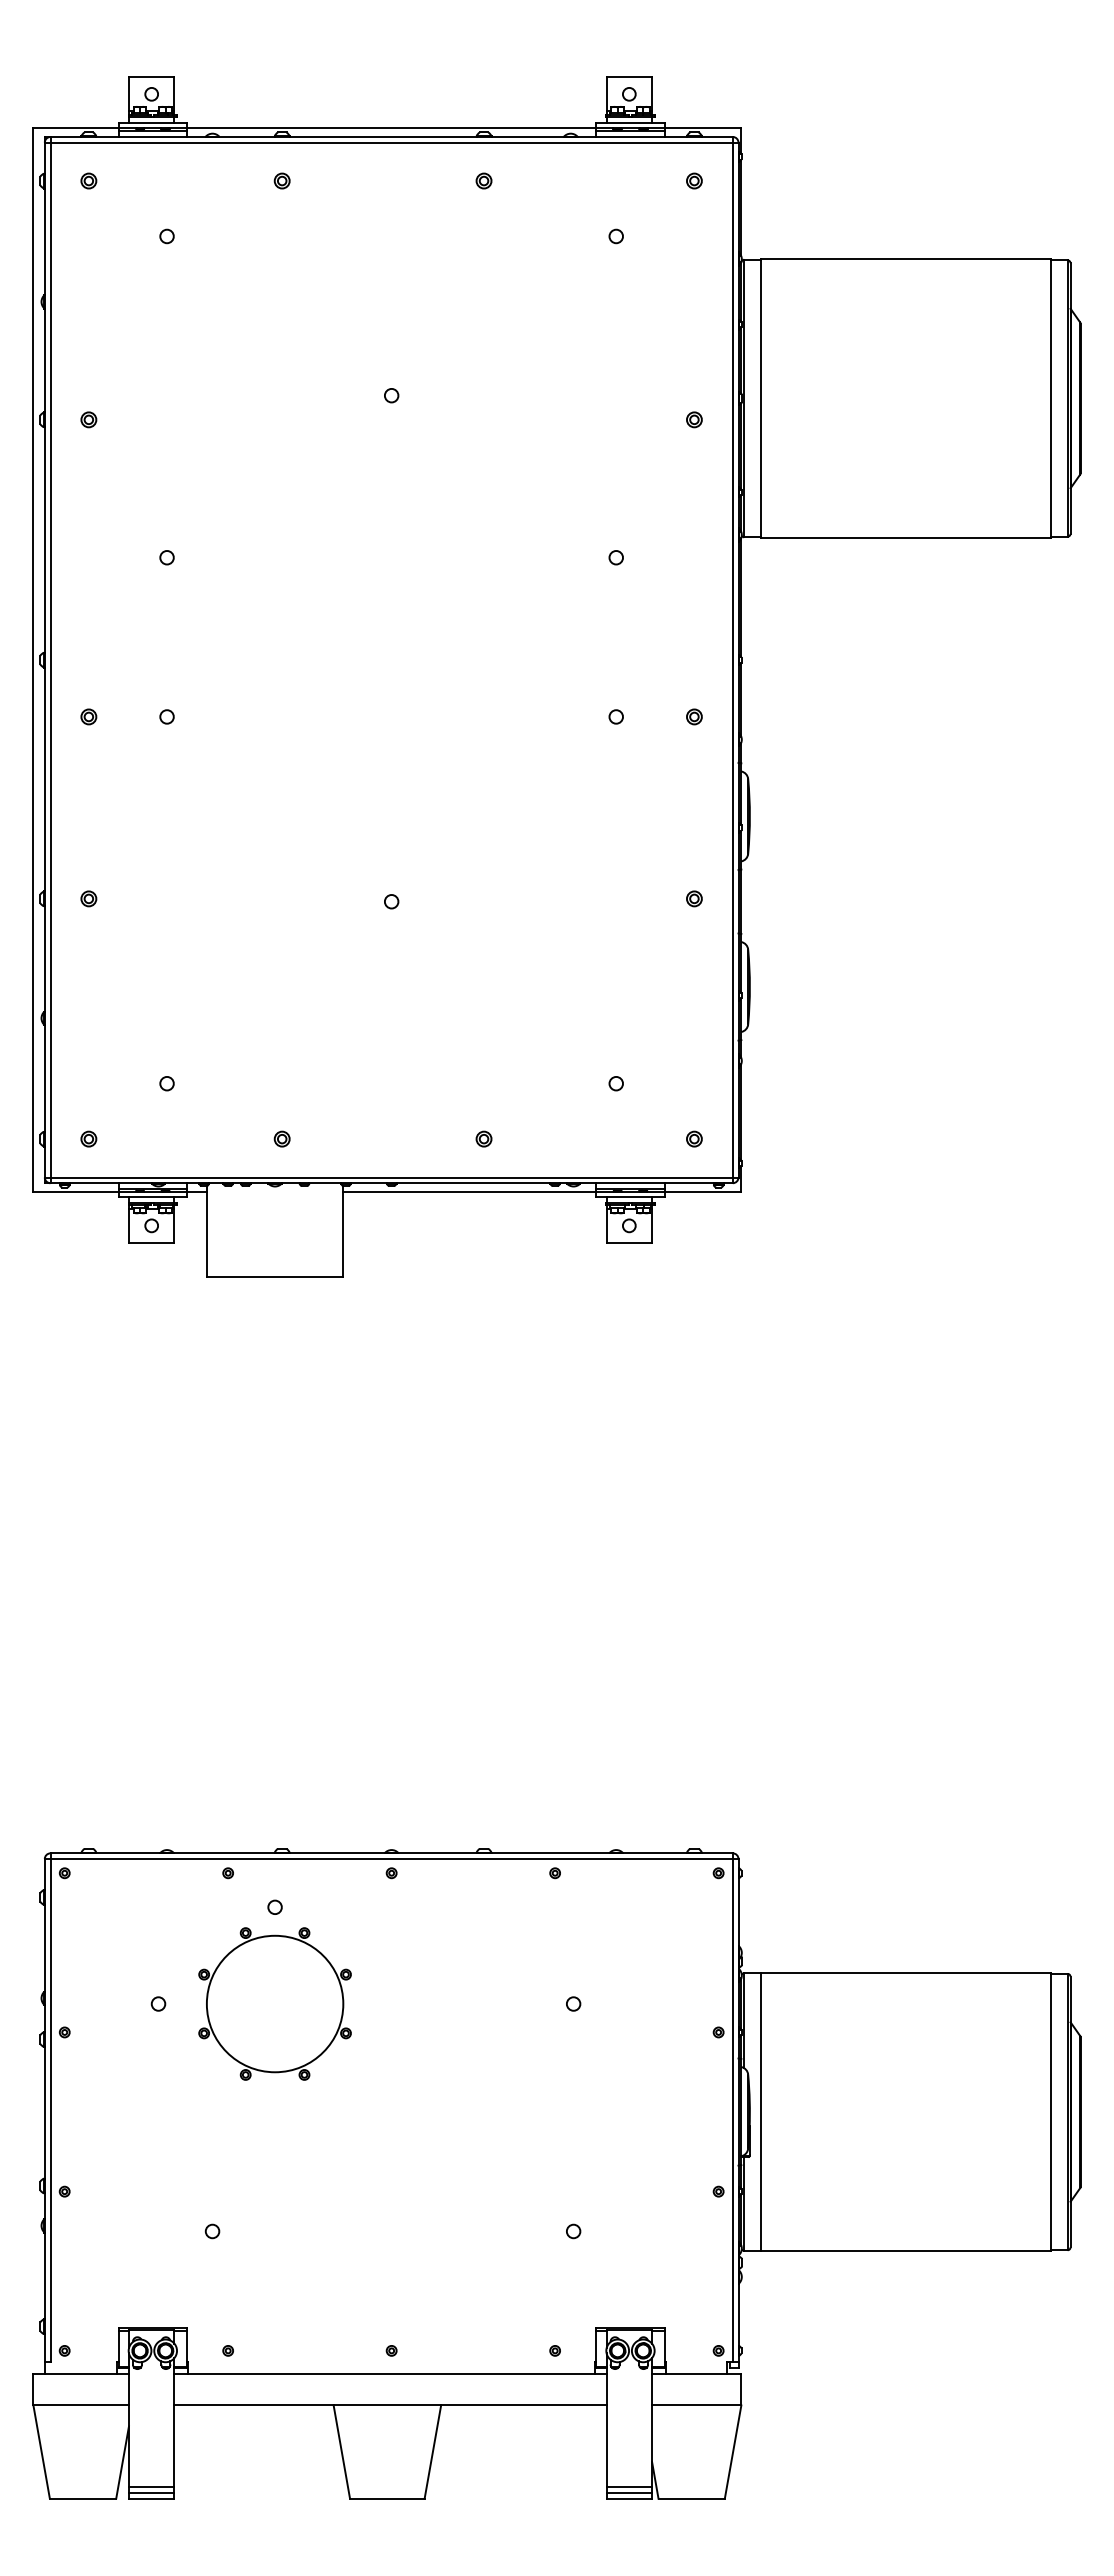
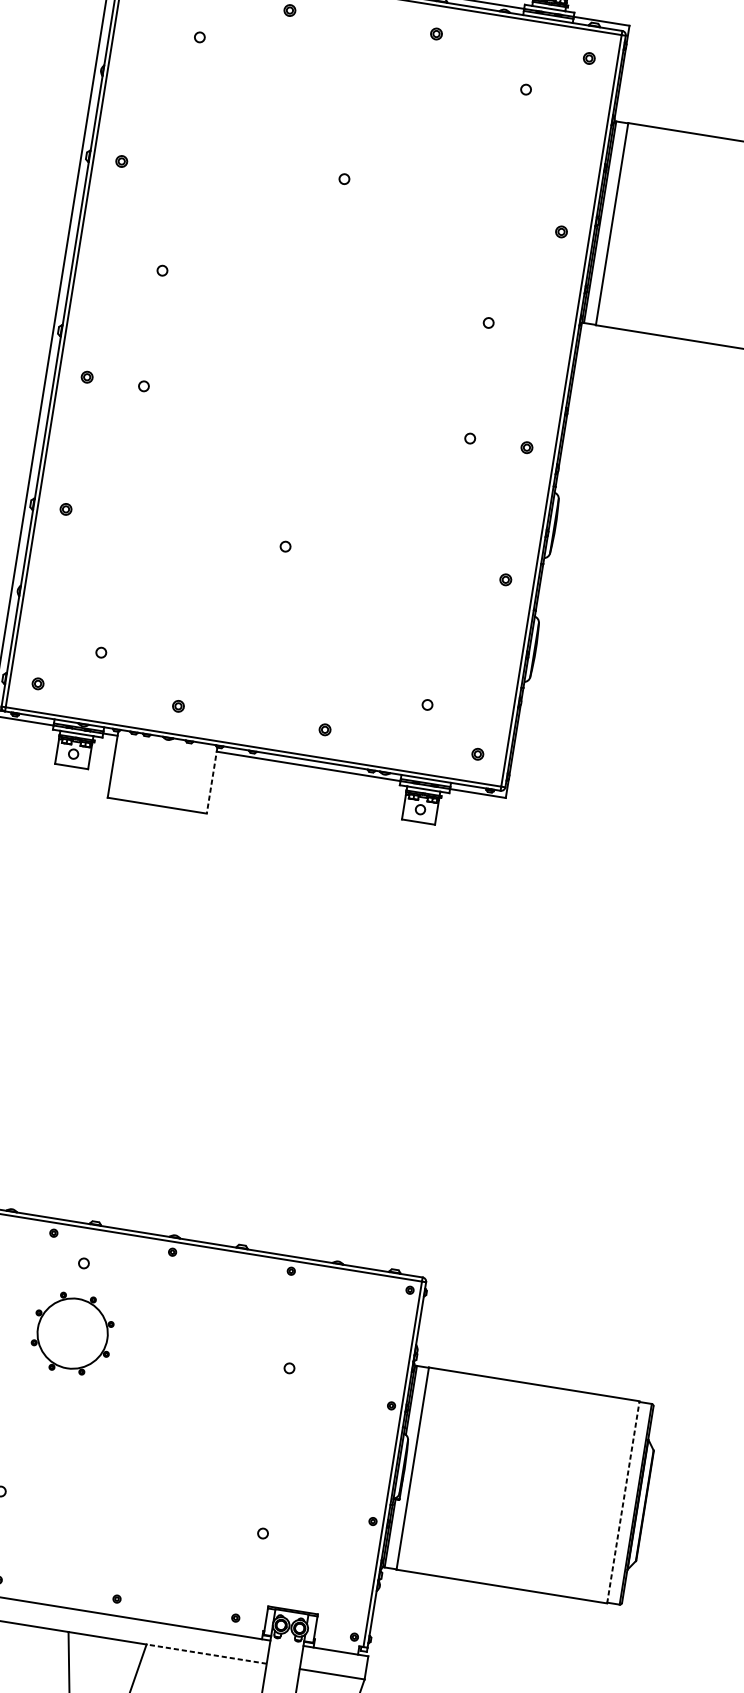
line: (343, 1232) -> (212, 781), solid -> dashed
part: (274, 2003) -> (72, 1333), size x0.7
line: (1050, 2111) -> (623, 1501), solid -> dashed
line: (523, 2405) -> (206, 1654), solid -> dashed

